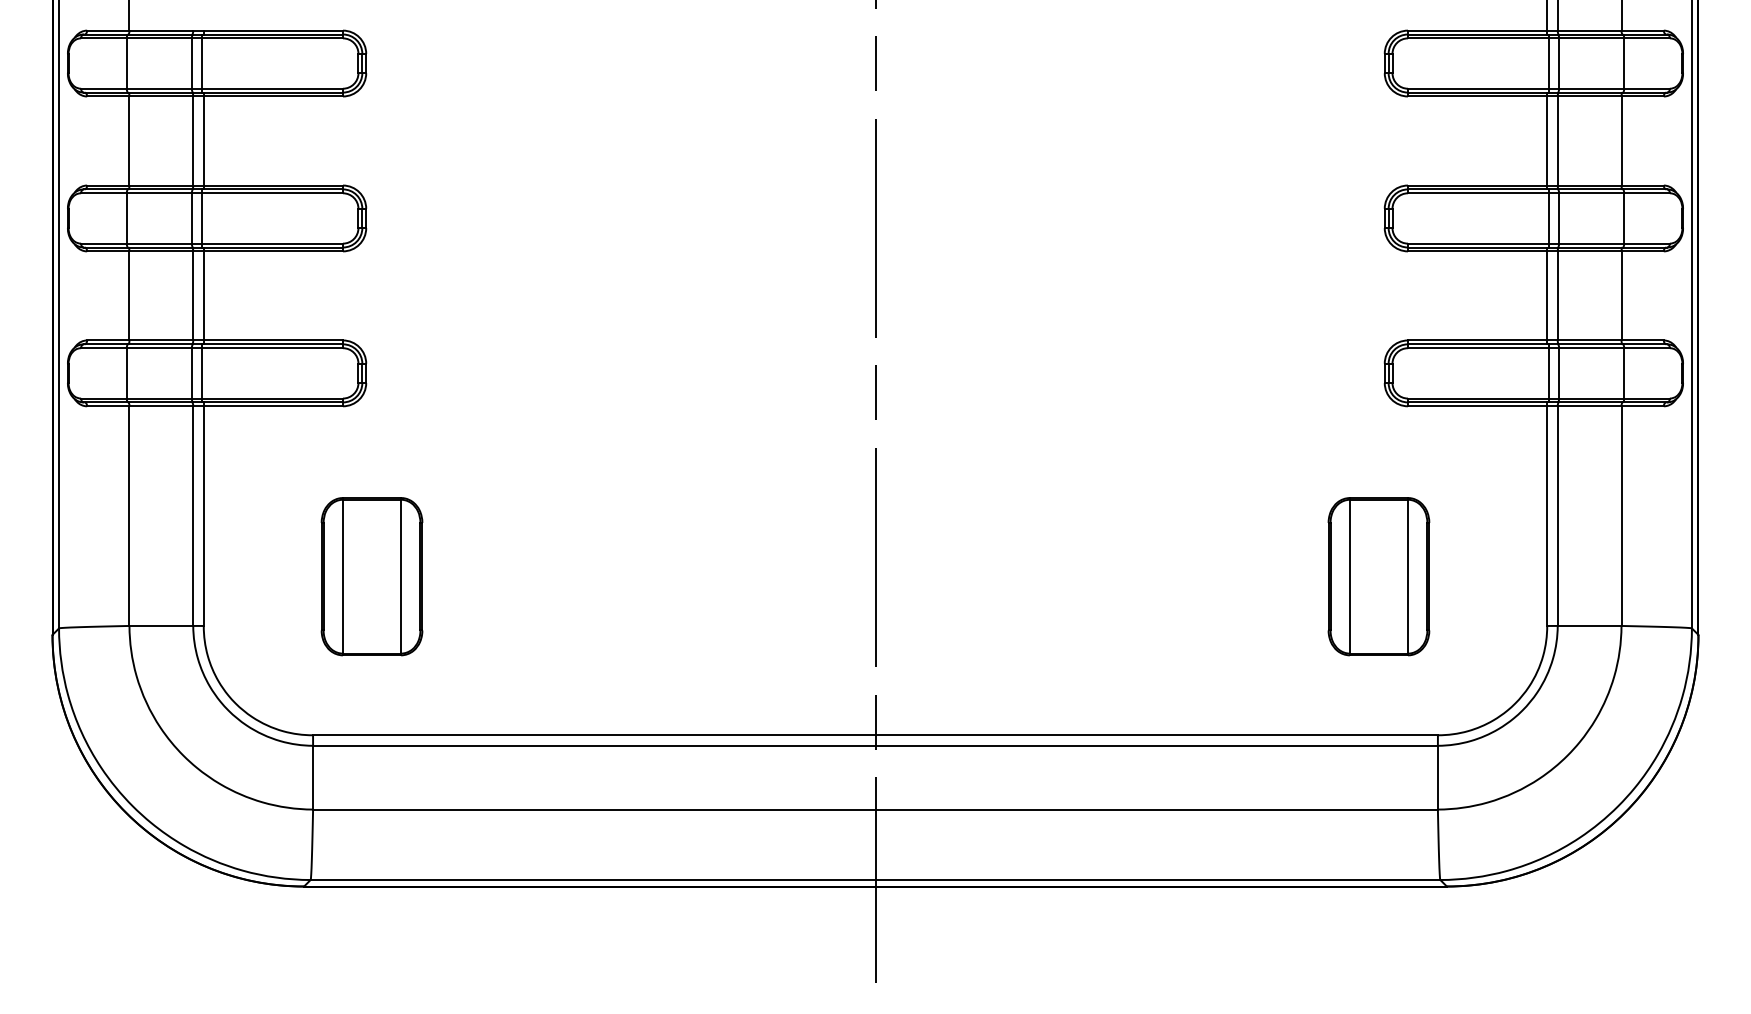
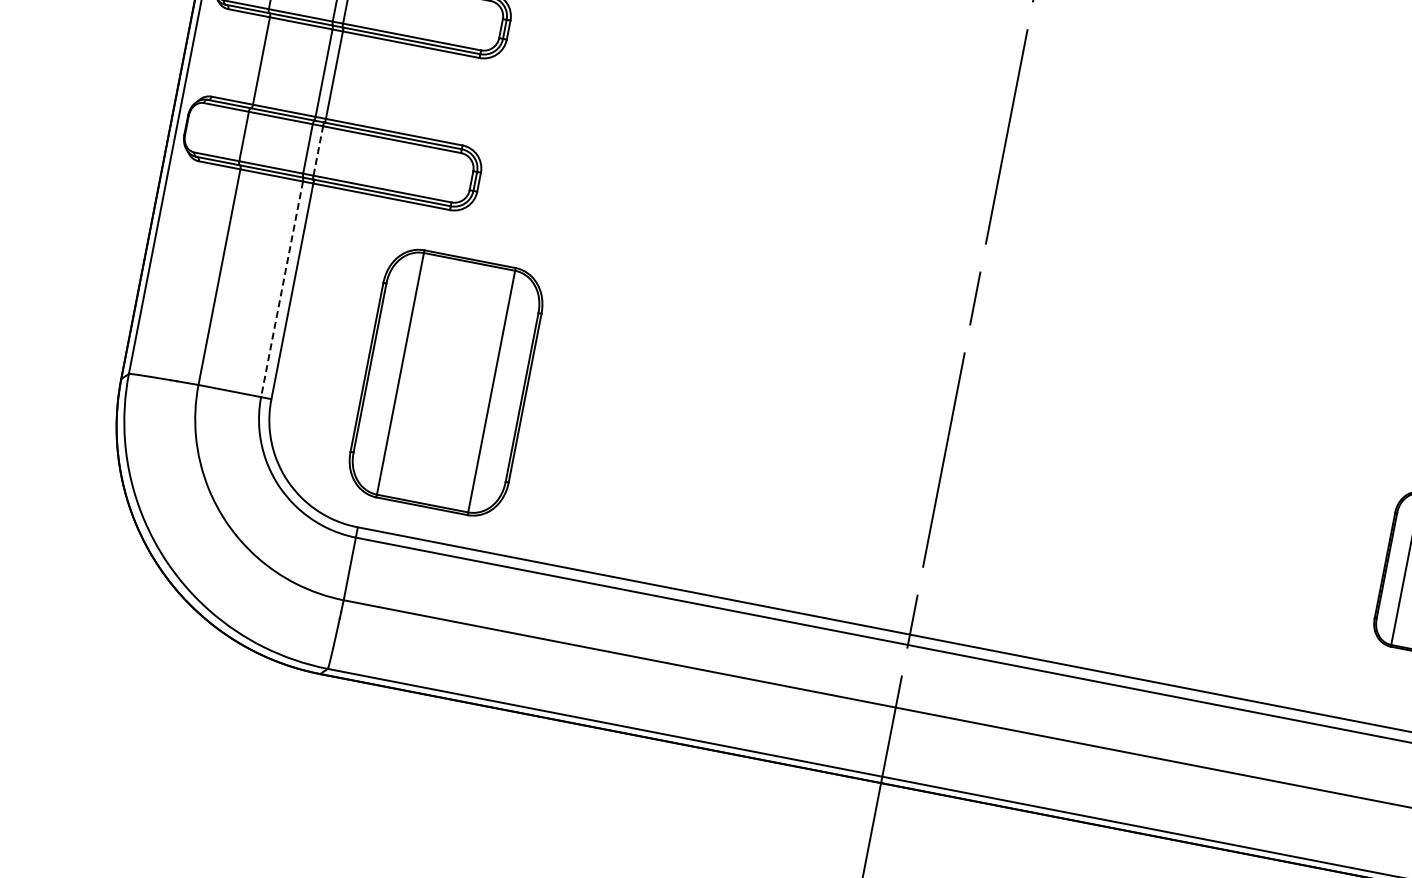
line: (202, 372) -> (318, 150), solid -> dashed
line: (193, 516) -> (282, 289), solid -> dashed
part: (371, 576) -> (445, 382), size x1.6

